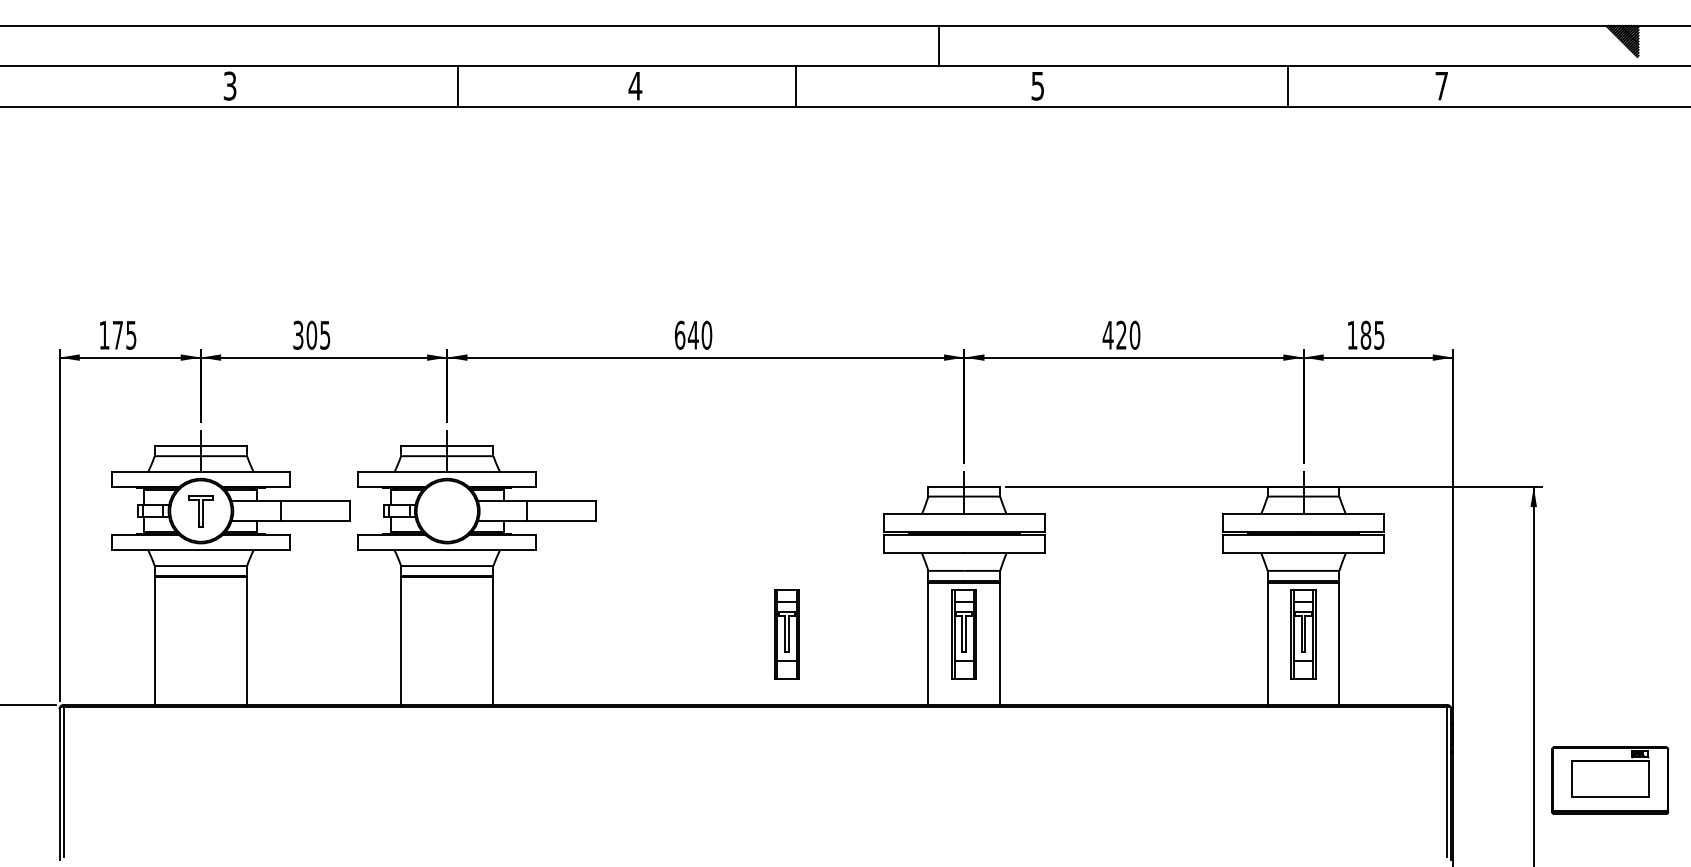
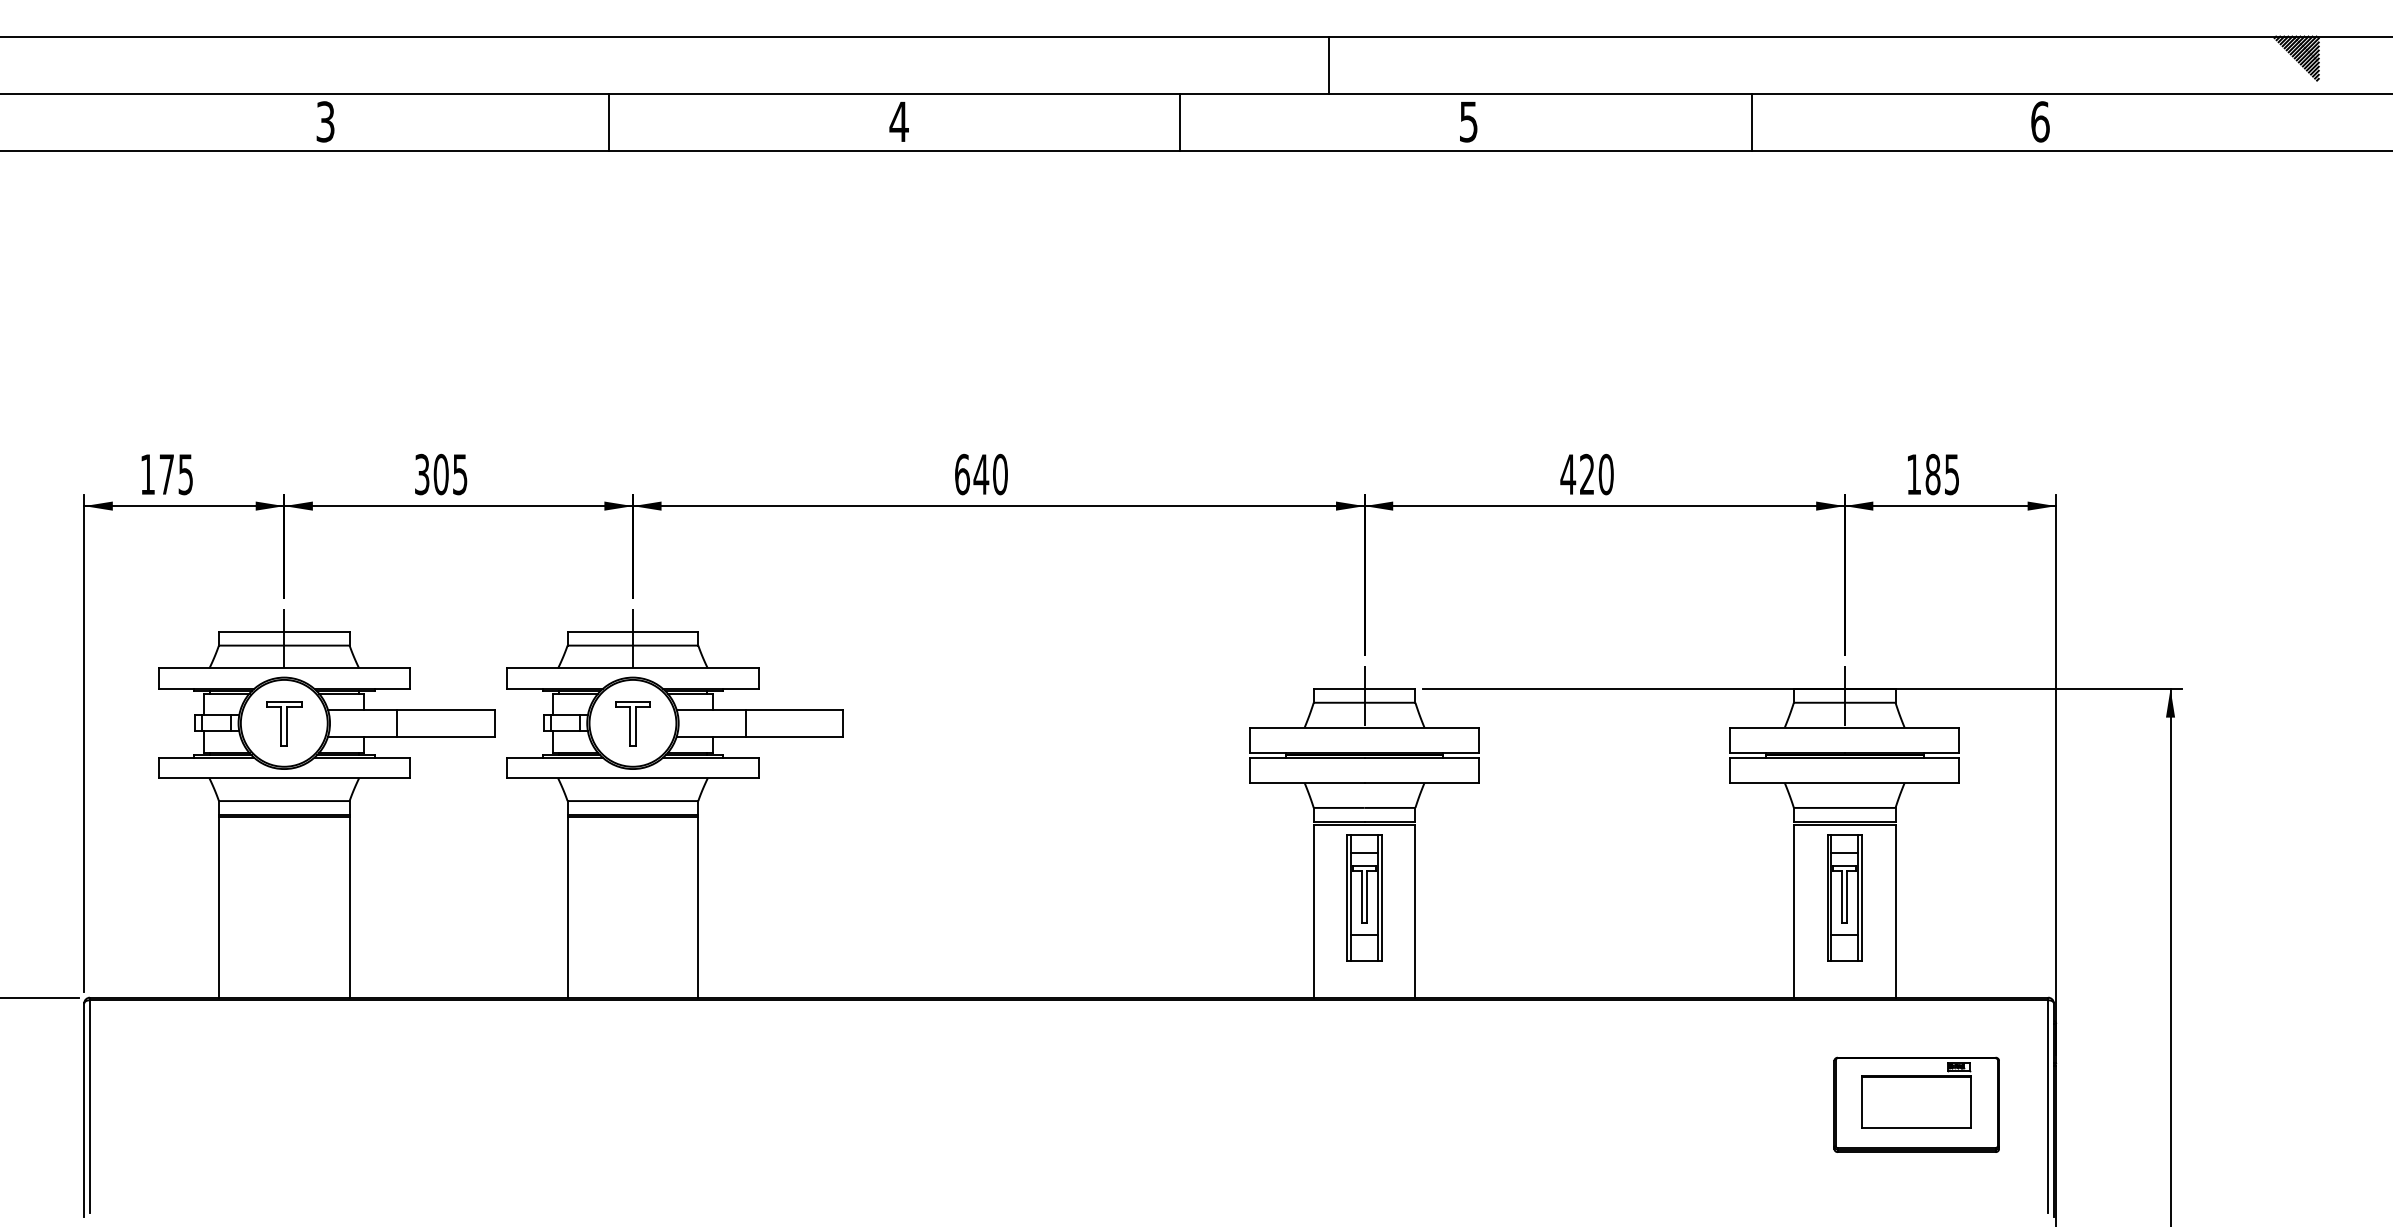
line: (457, 85) -> (608, 121), moved
line: (796, 85) -> (1180, 121), moved
line: (1287, 85) -> (1752, 121), moved
text: (1441, 85) -> (2040, 121), 7 -> 6
part: (446, 511) -> (632, 723), added
part: (786, 634) -> (1113, 897), removed
part: (1610, 780) -> (1916, 1104), moved

